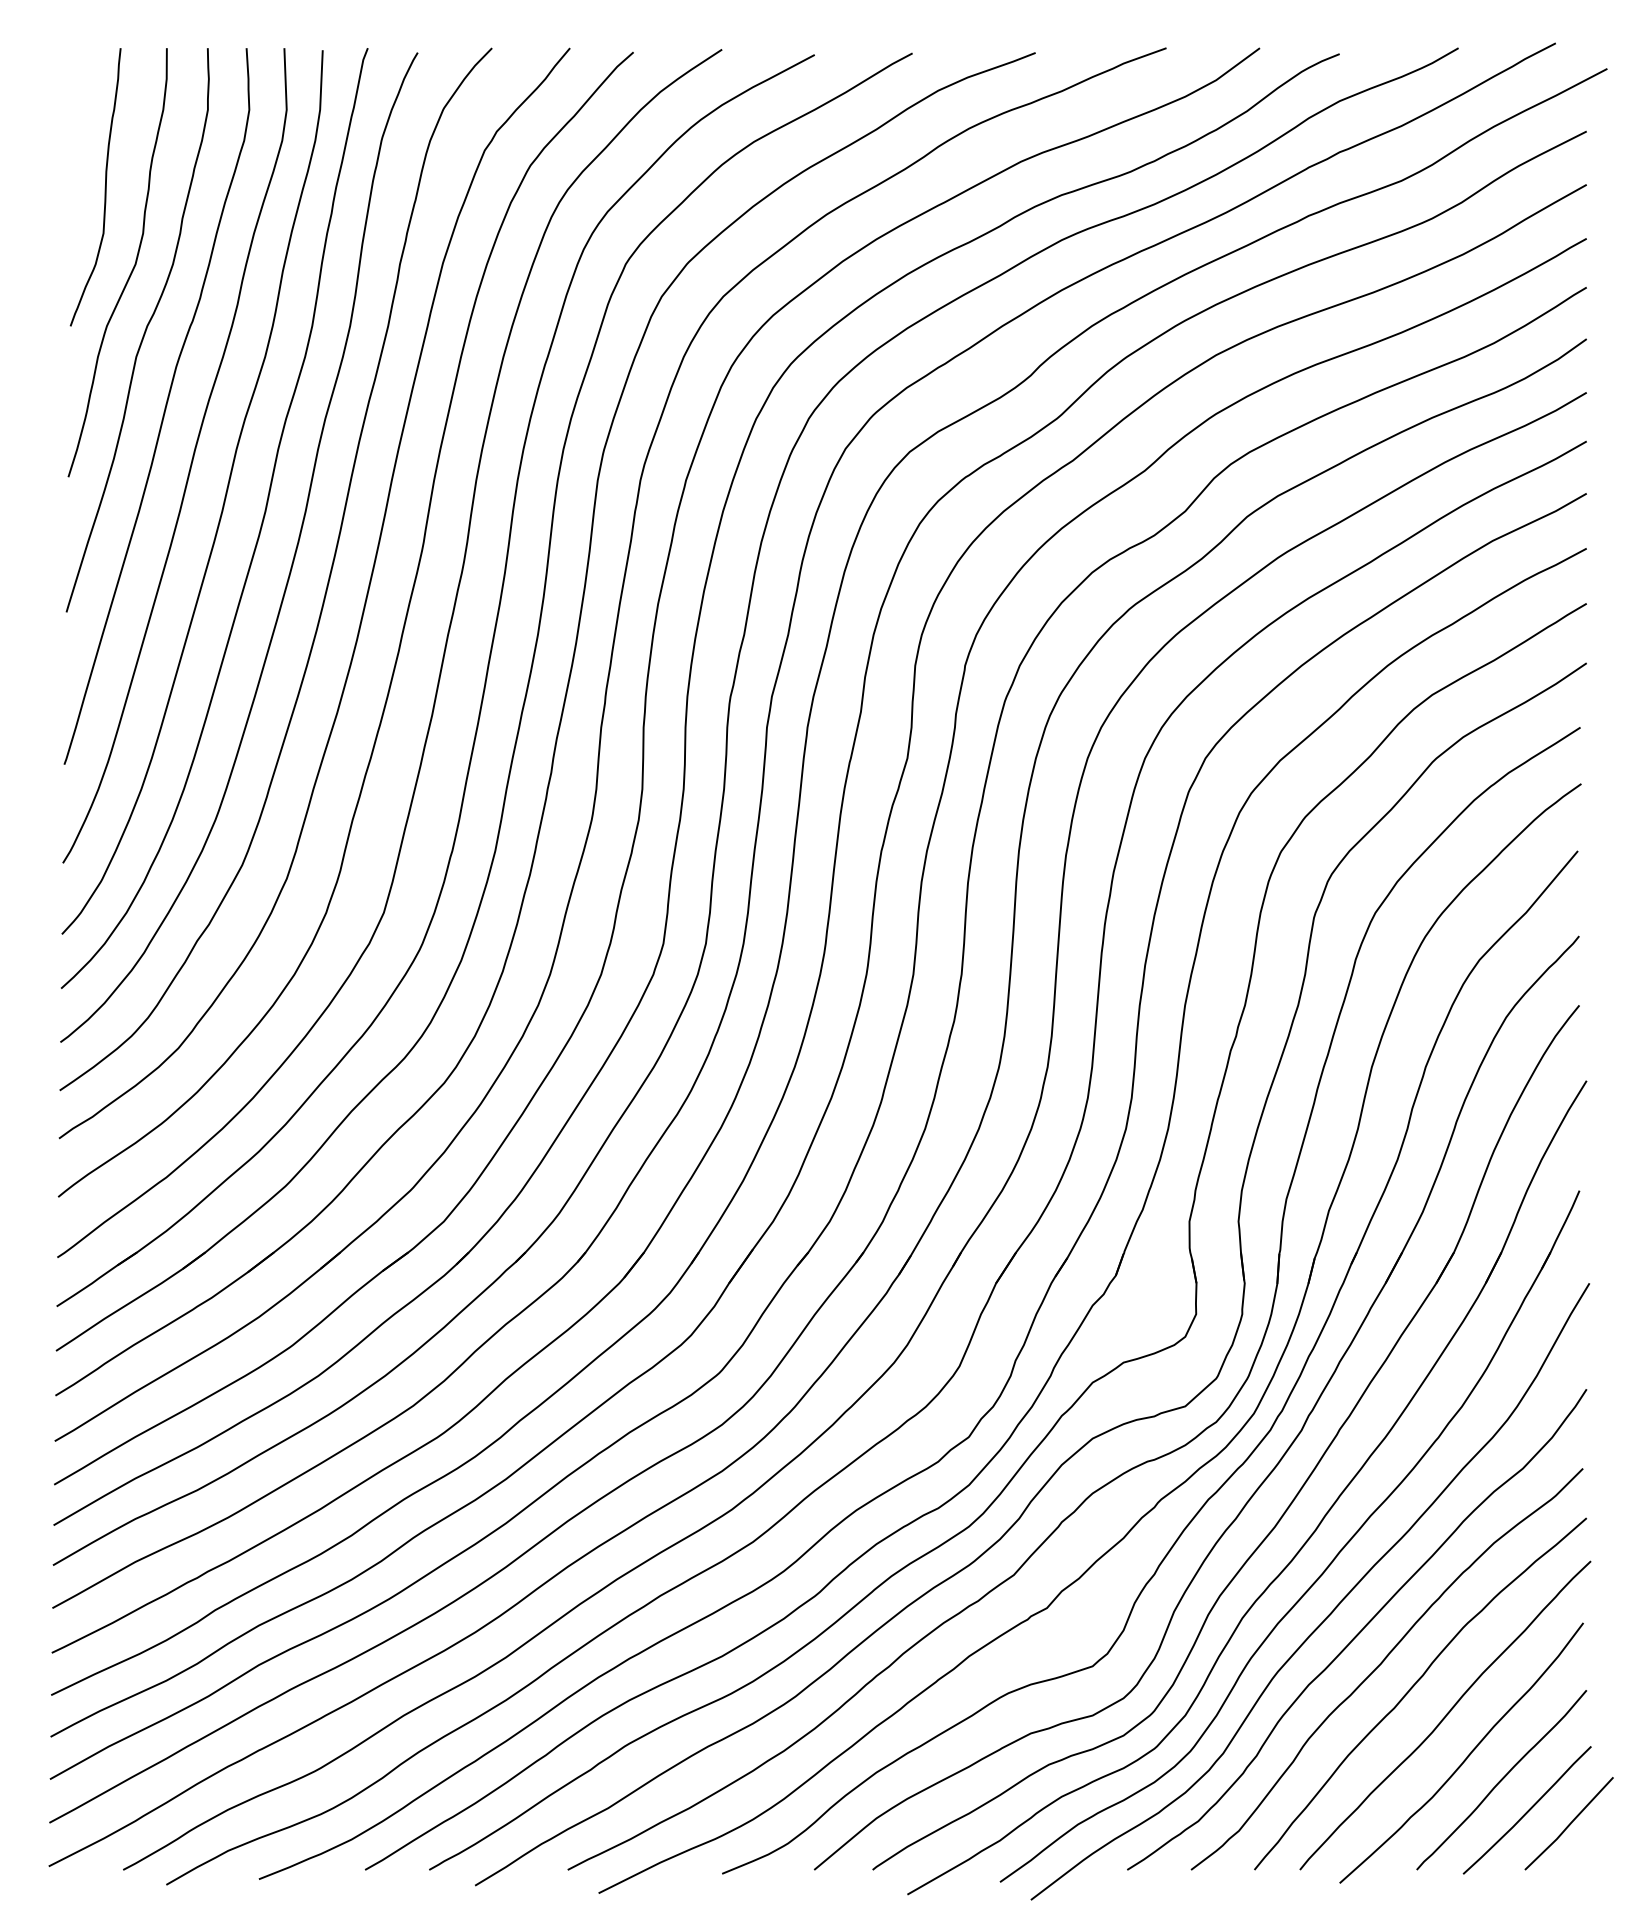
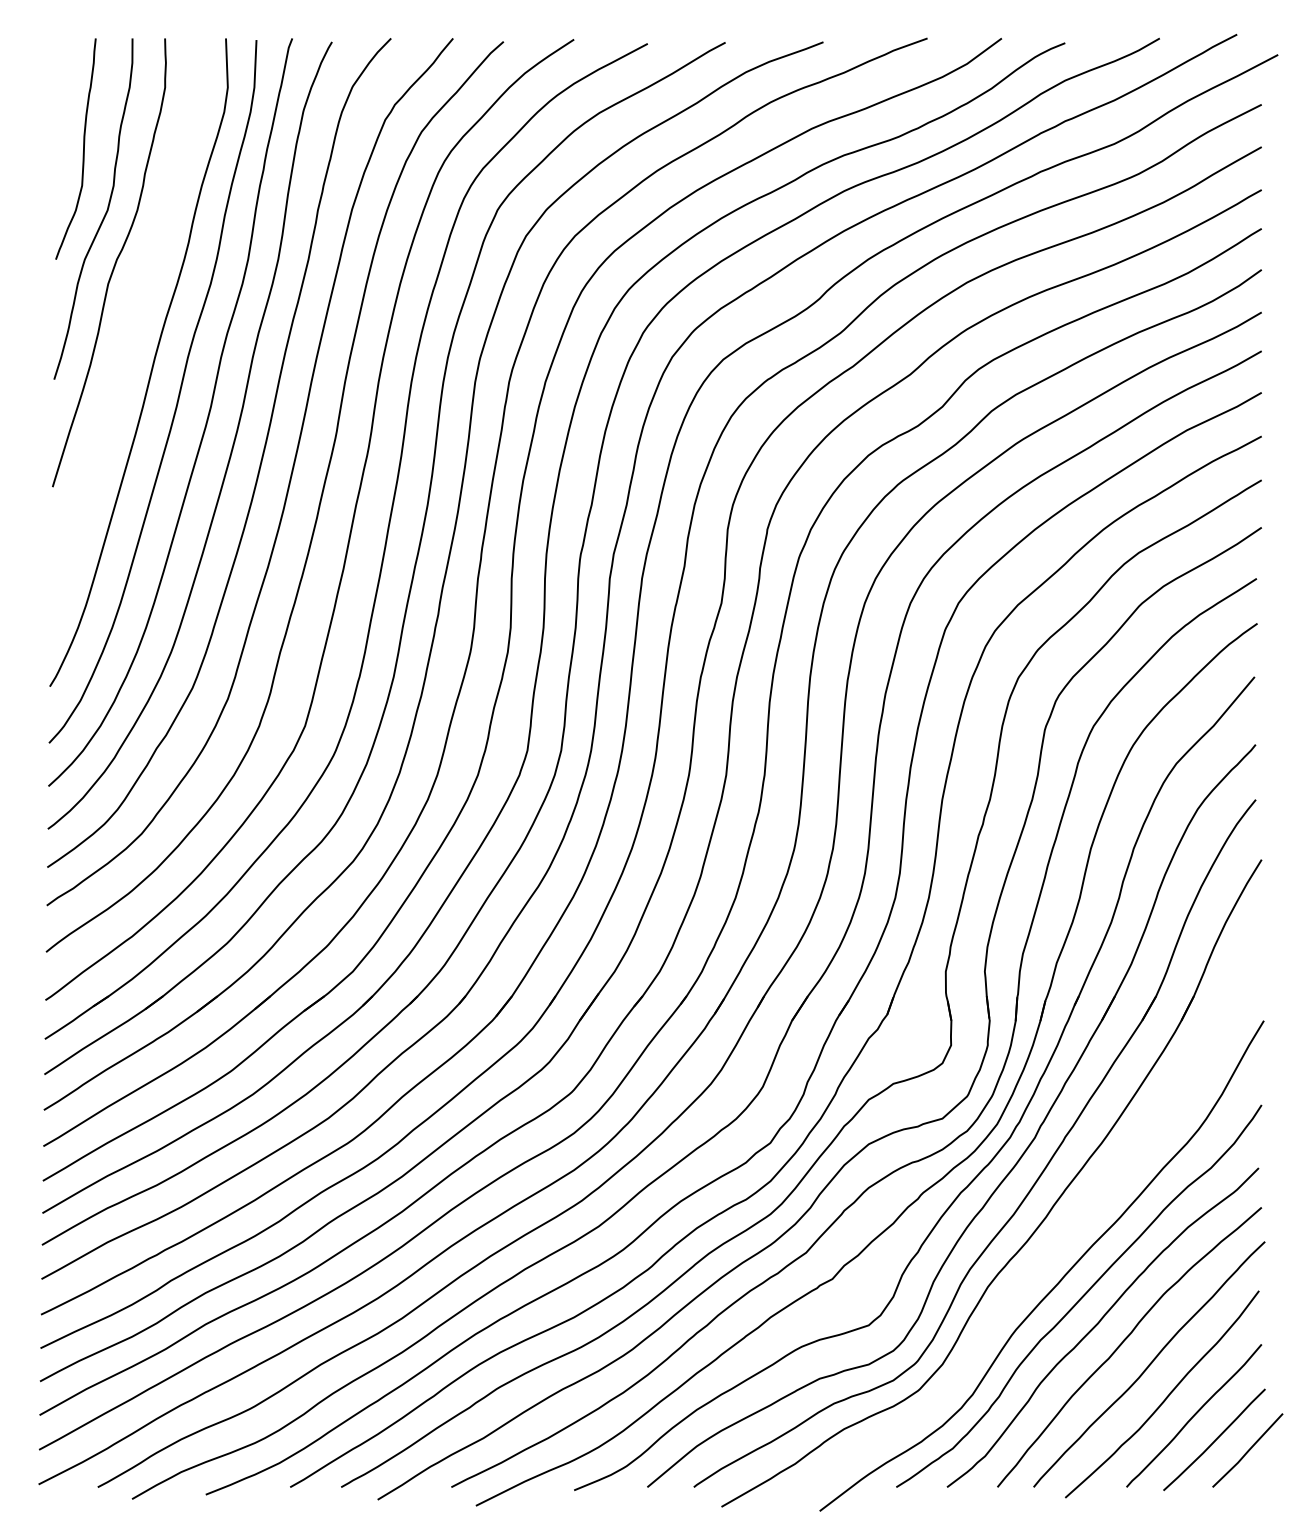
curve: (164, 407) -> (130, 324), removed
part: (1328, 1564) -> (1056, 1244), removed

